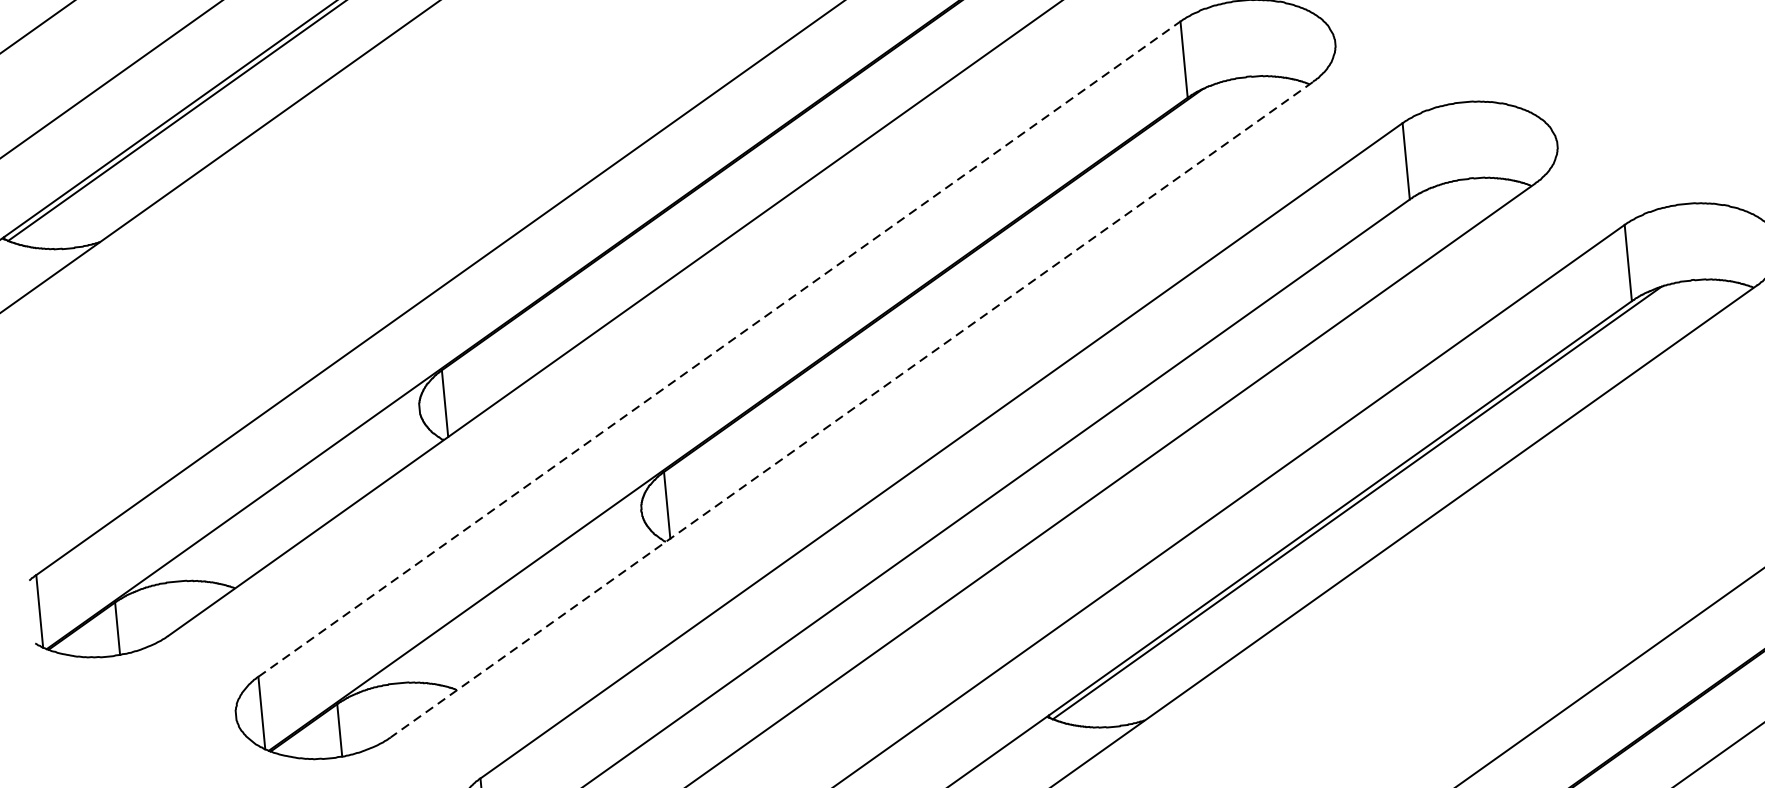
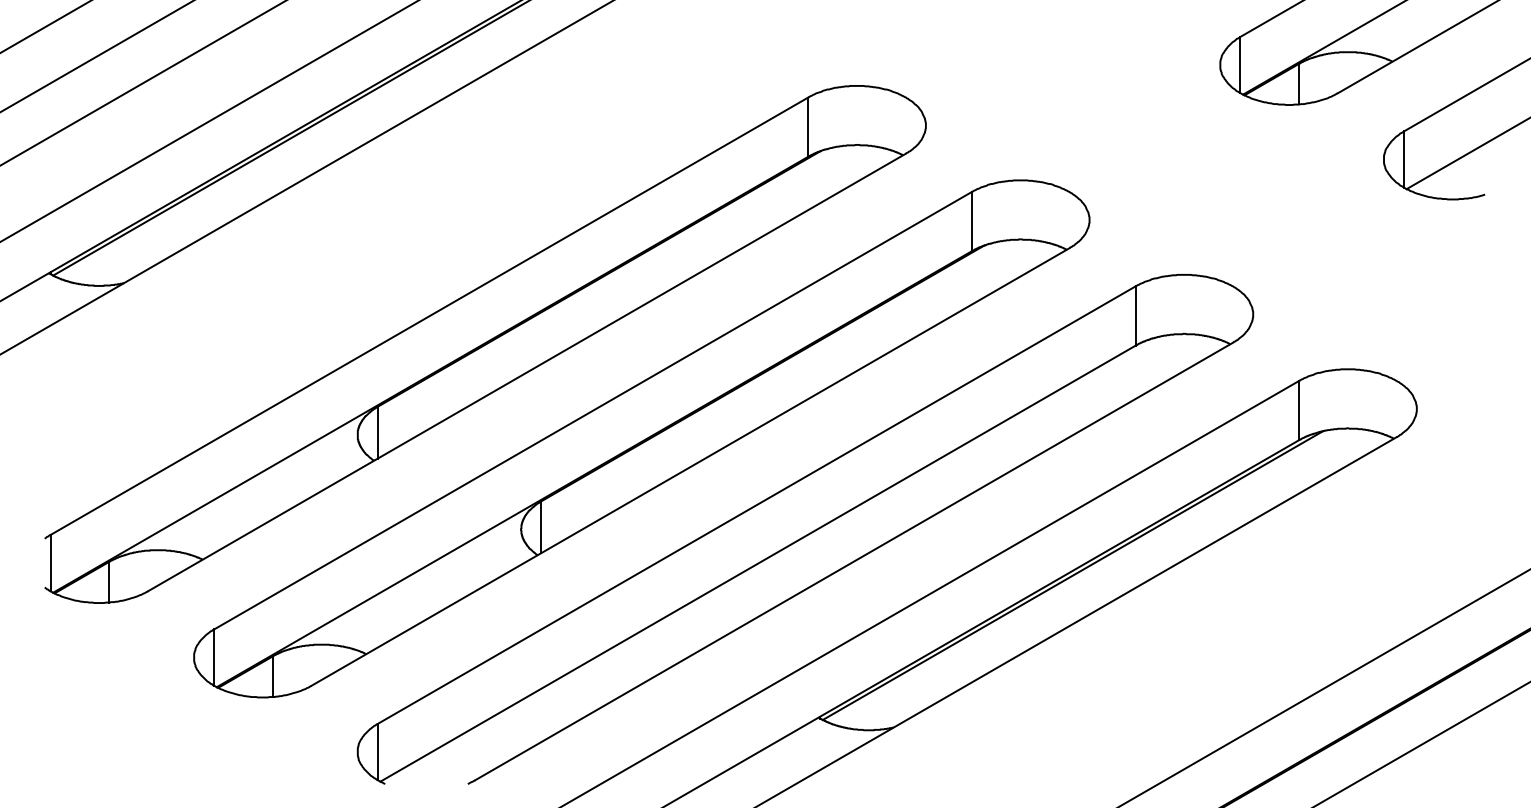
line: (720, 348) -> (593, 410), dashed -> solid
line: (851, 410) -> (690, 467), dashed -> solid

